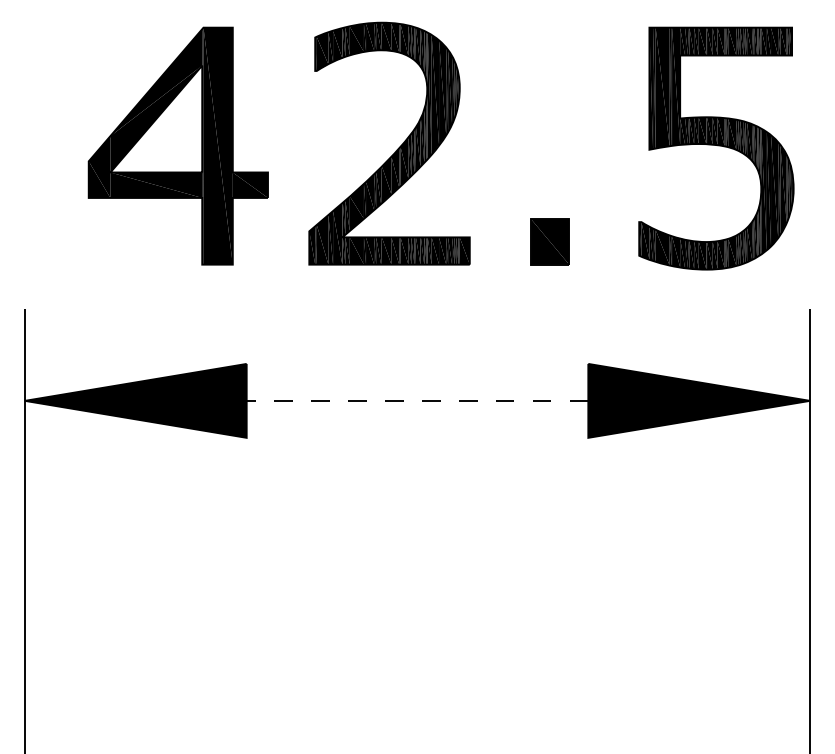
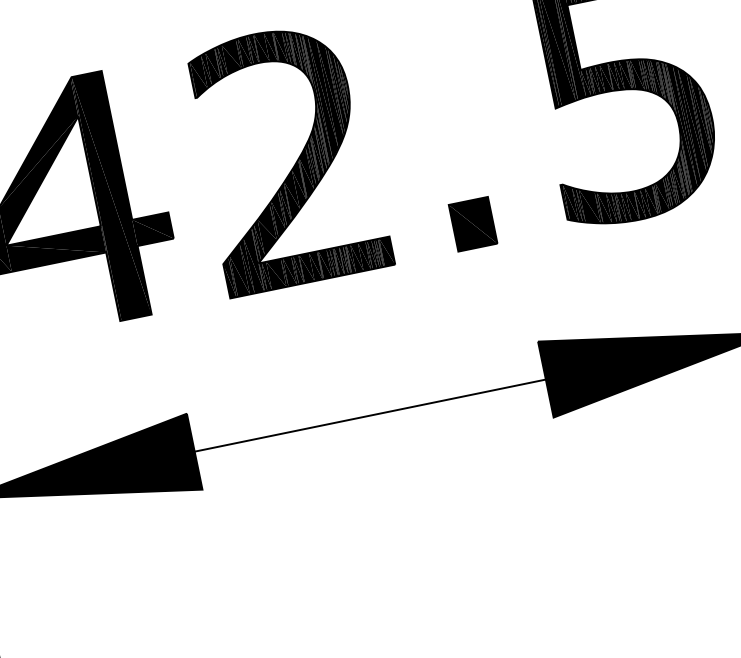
line: (417, 400) -> (370, 415), dashed -> solid

